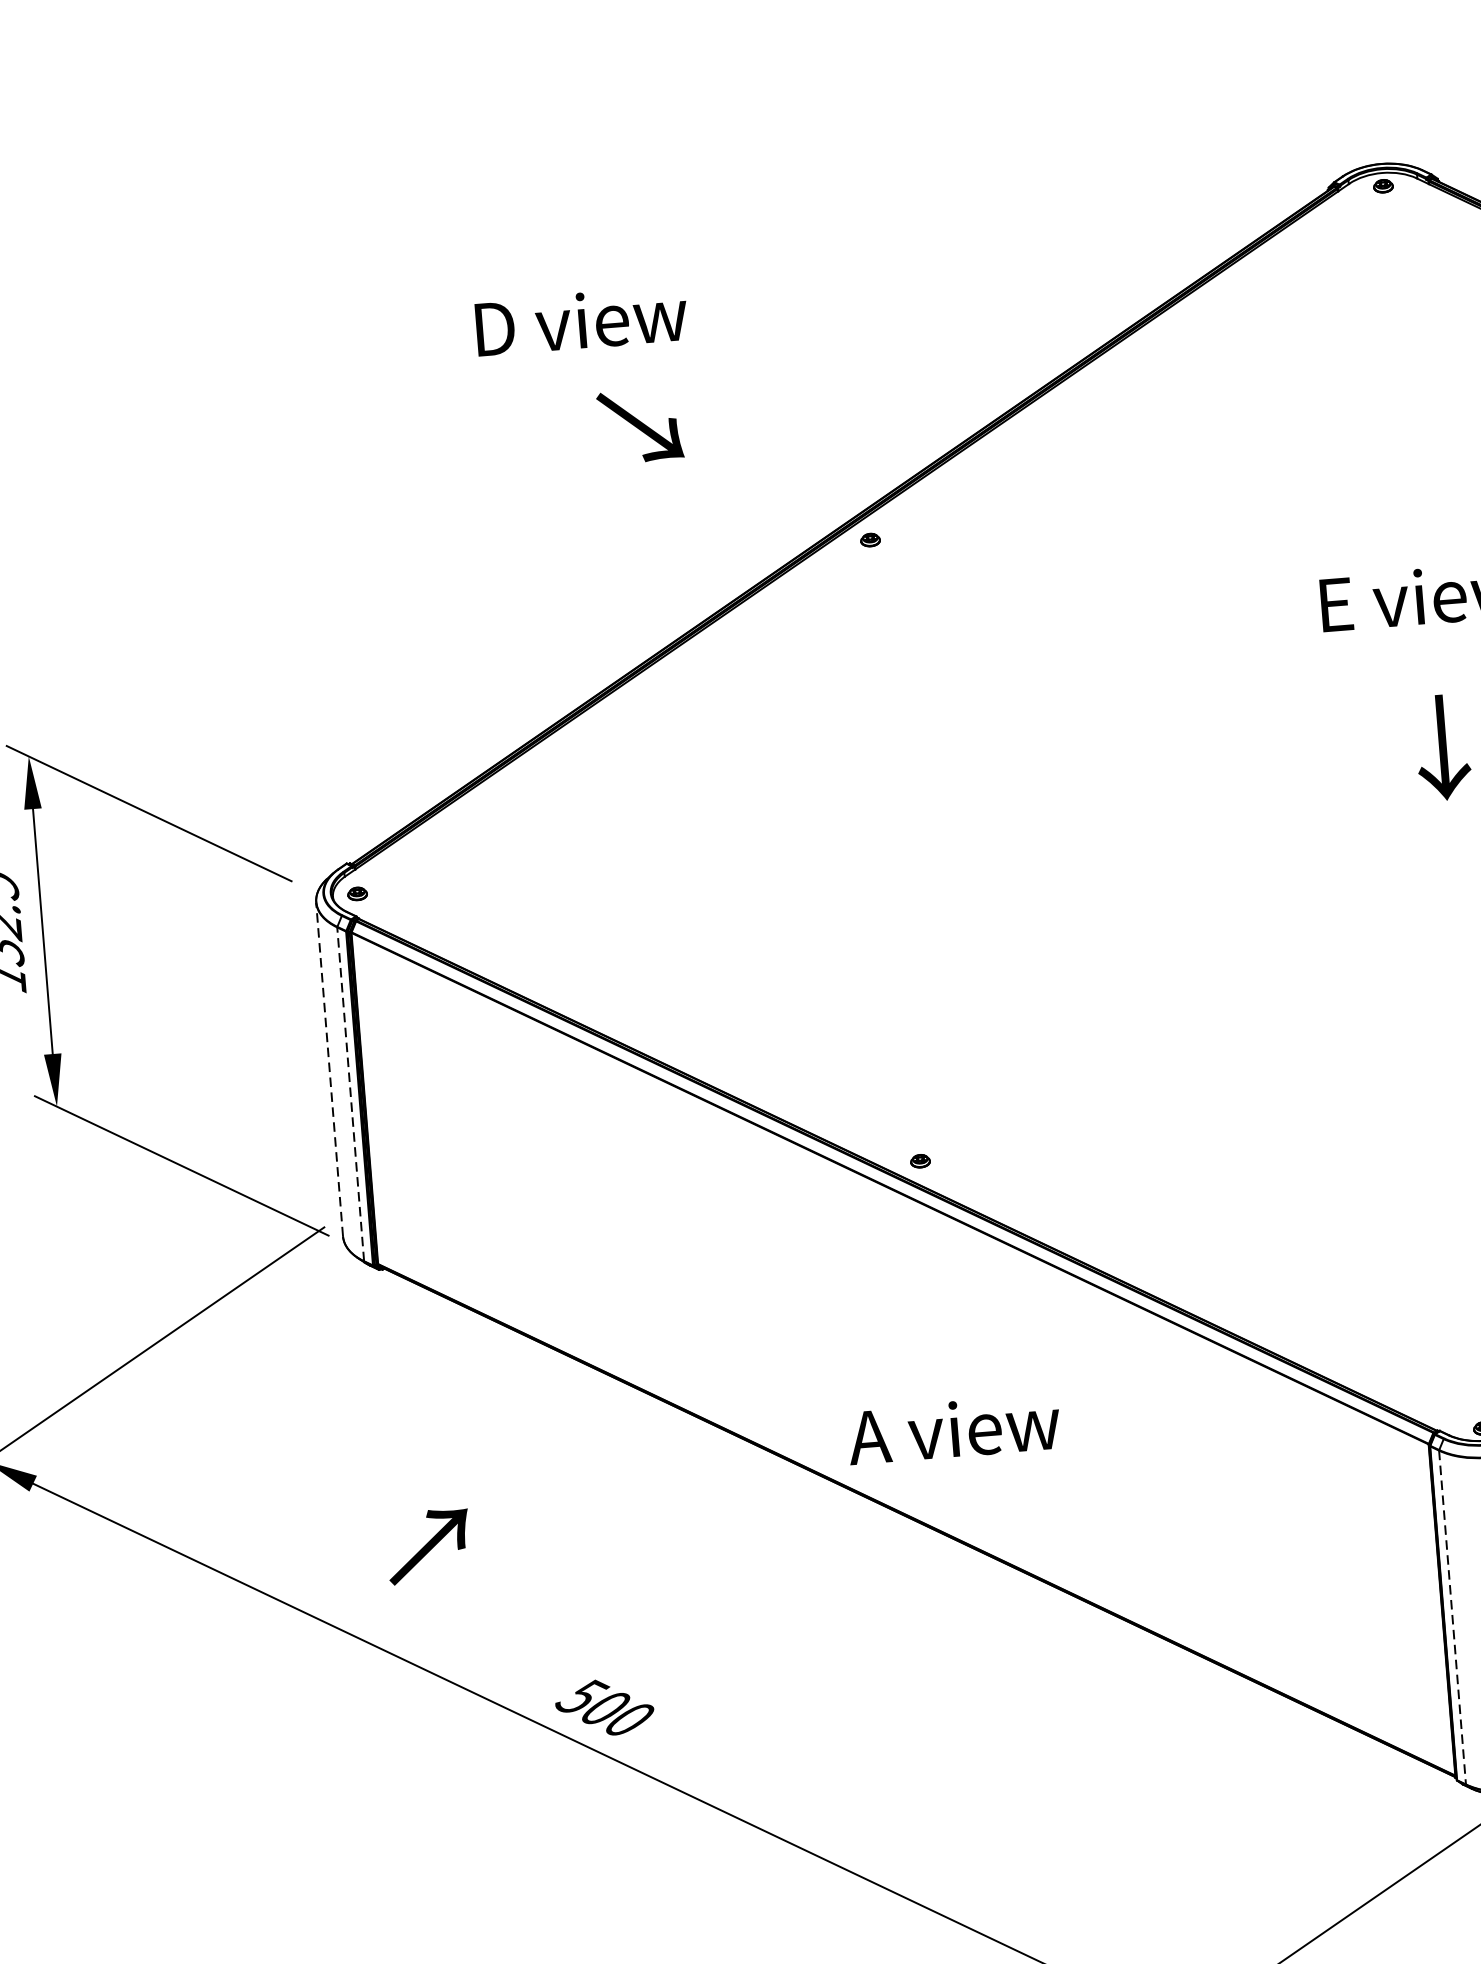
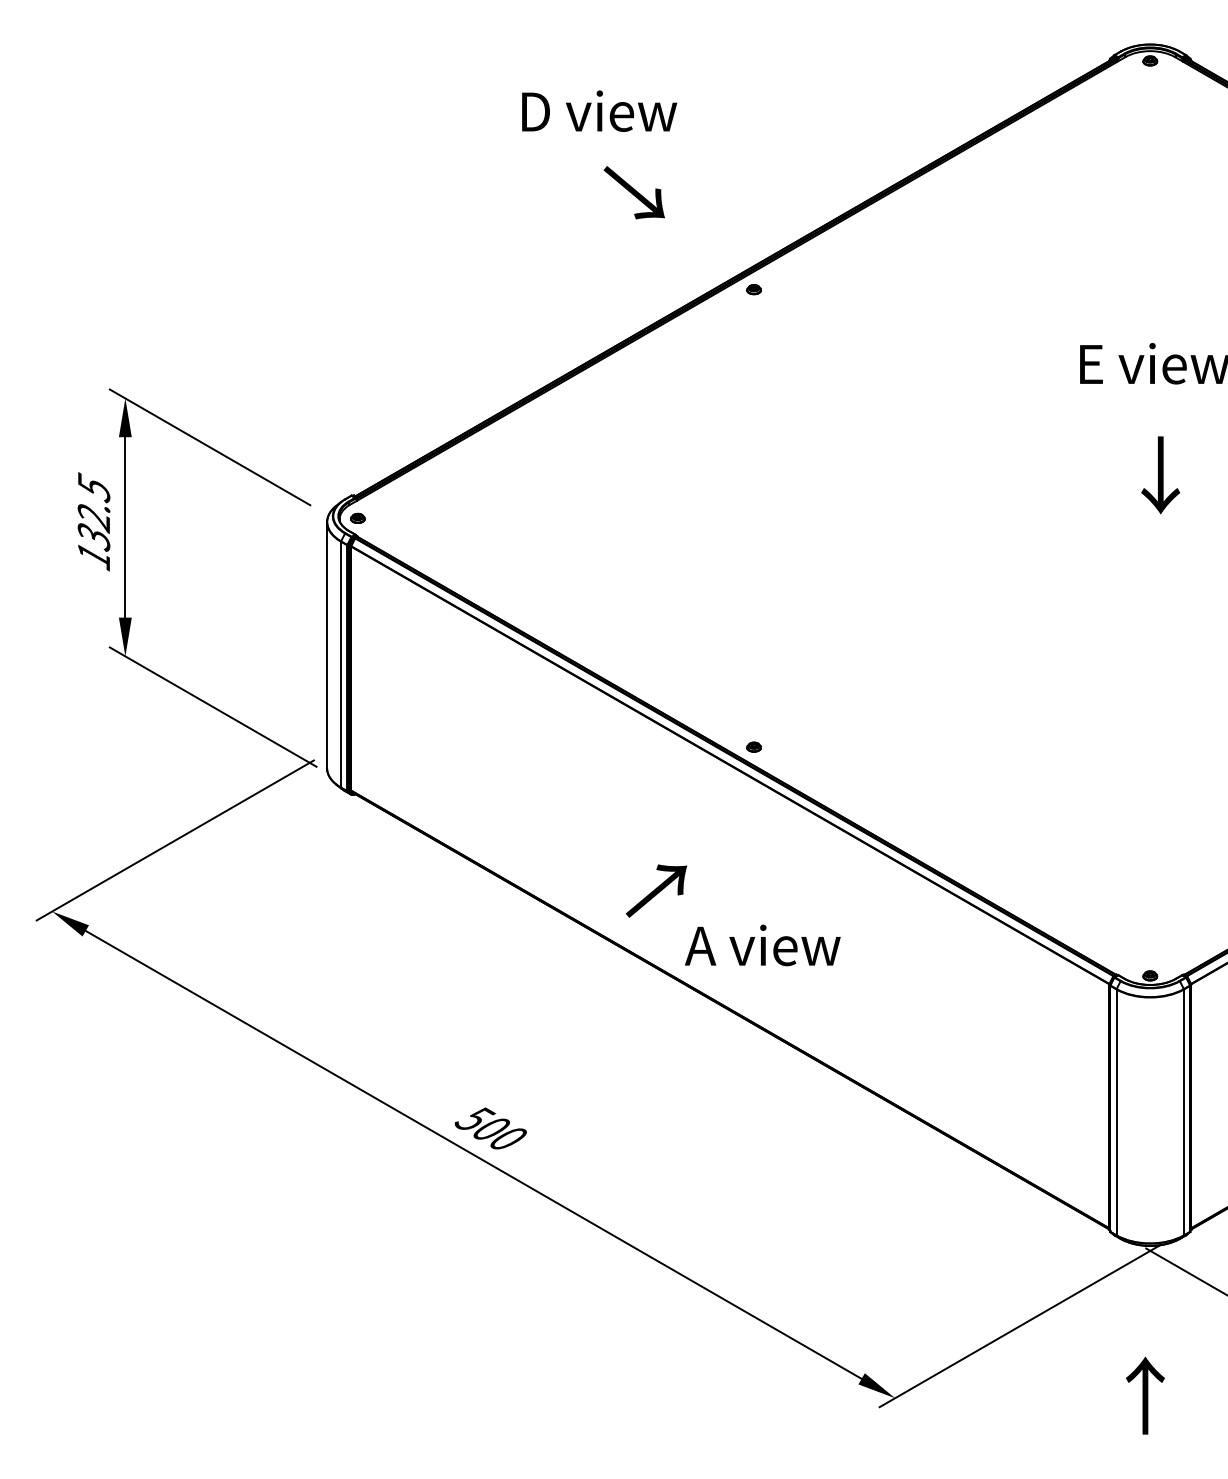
text: (581, 319) -> (599, 110), moved
text: (639, 425) -> (633, 192), moved
line: (330, 1069) -> (327, 645), dashed -> solid
line: (351, 1094) -> (341, 664), dashed -> solid
text: (428, 1545) -> (656, 890), moved
line: (1452, 1617) -> (1116, 1112), dashed -> solid

